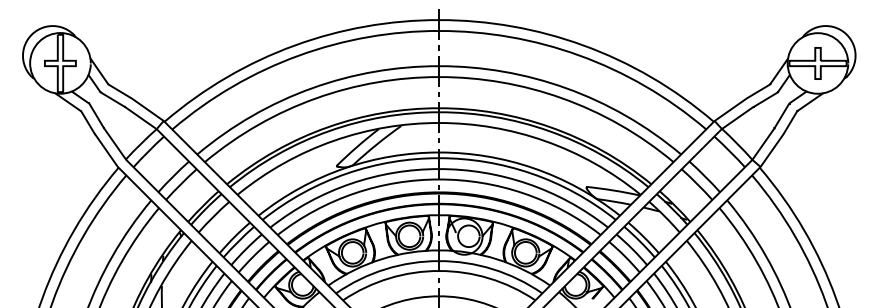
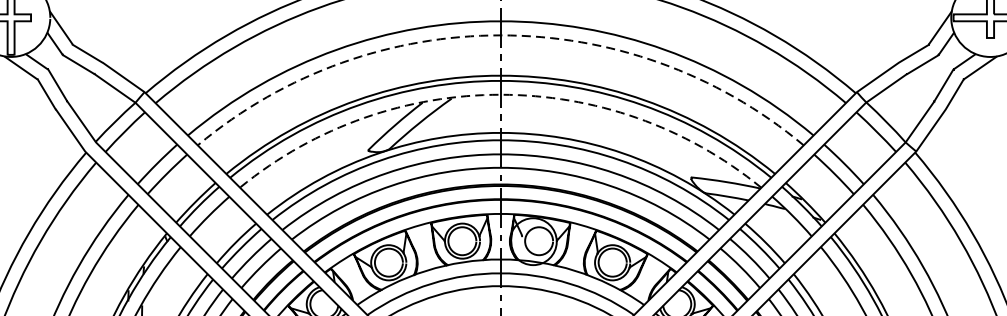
arc: (439, 77) -> (501, 35), solid -> dashed
arc: (439, 122) -> (501, 94), solid -> dashed

